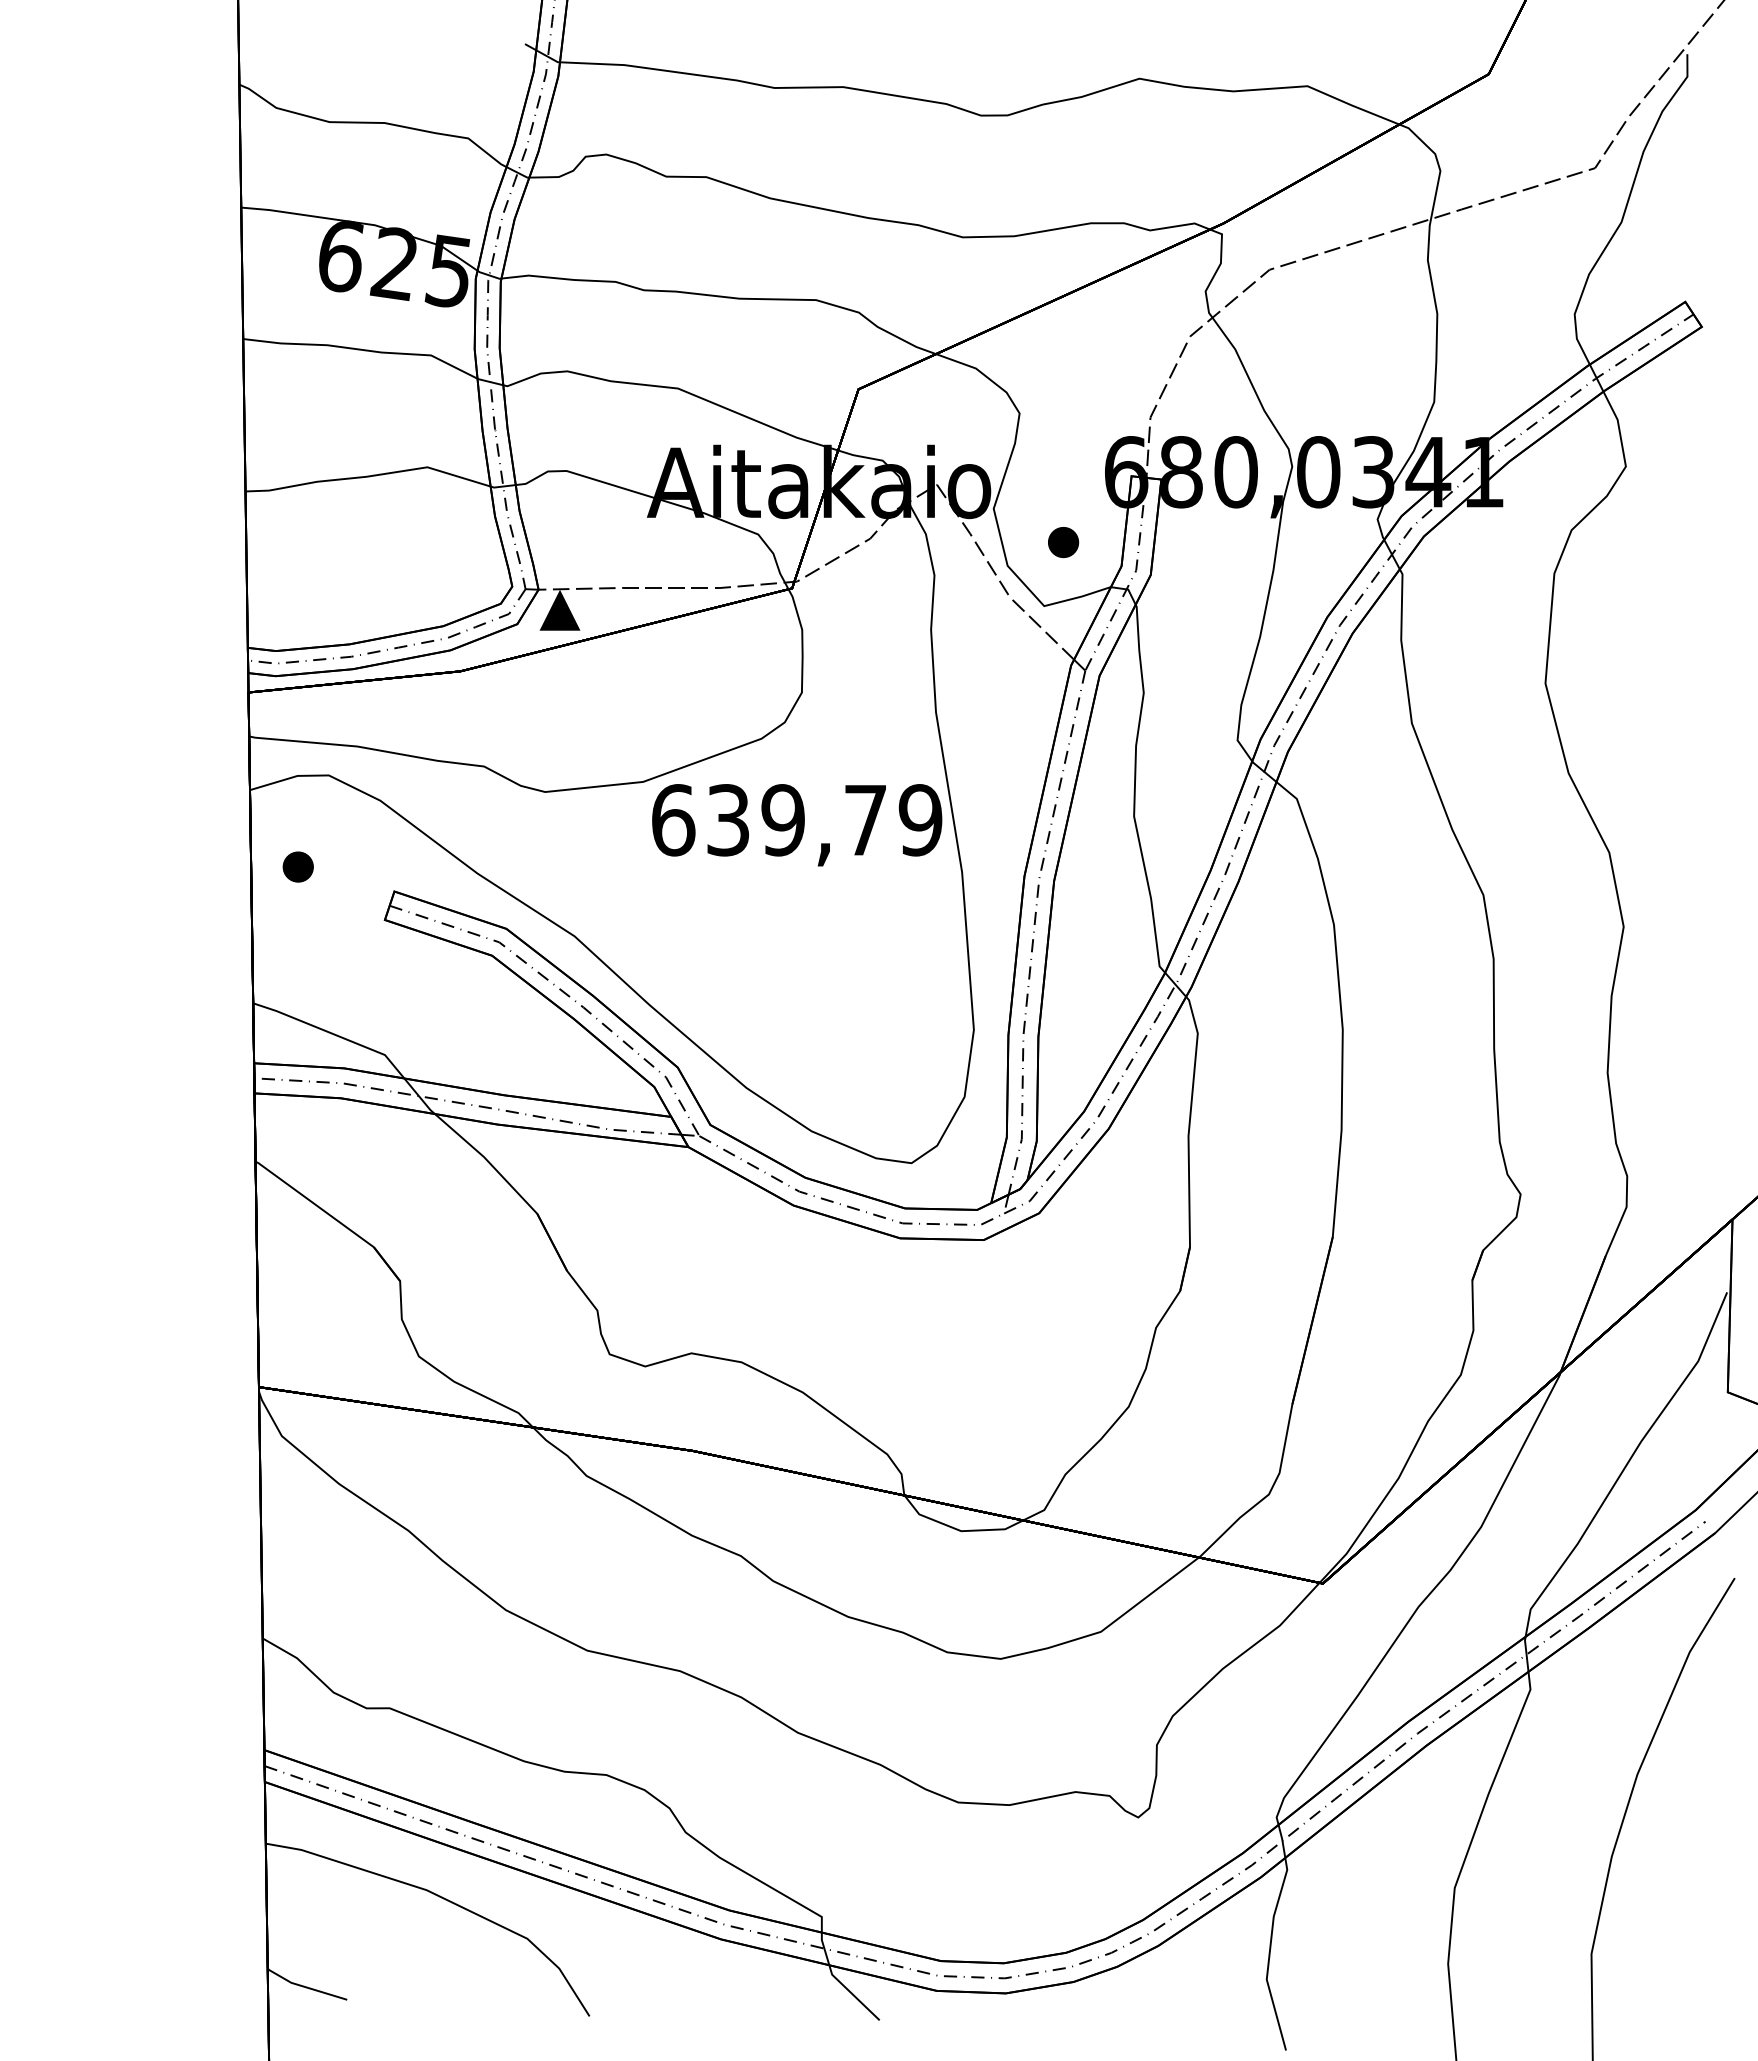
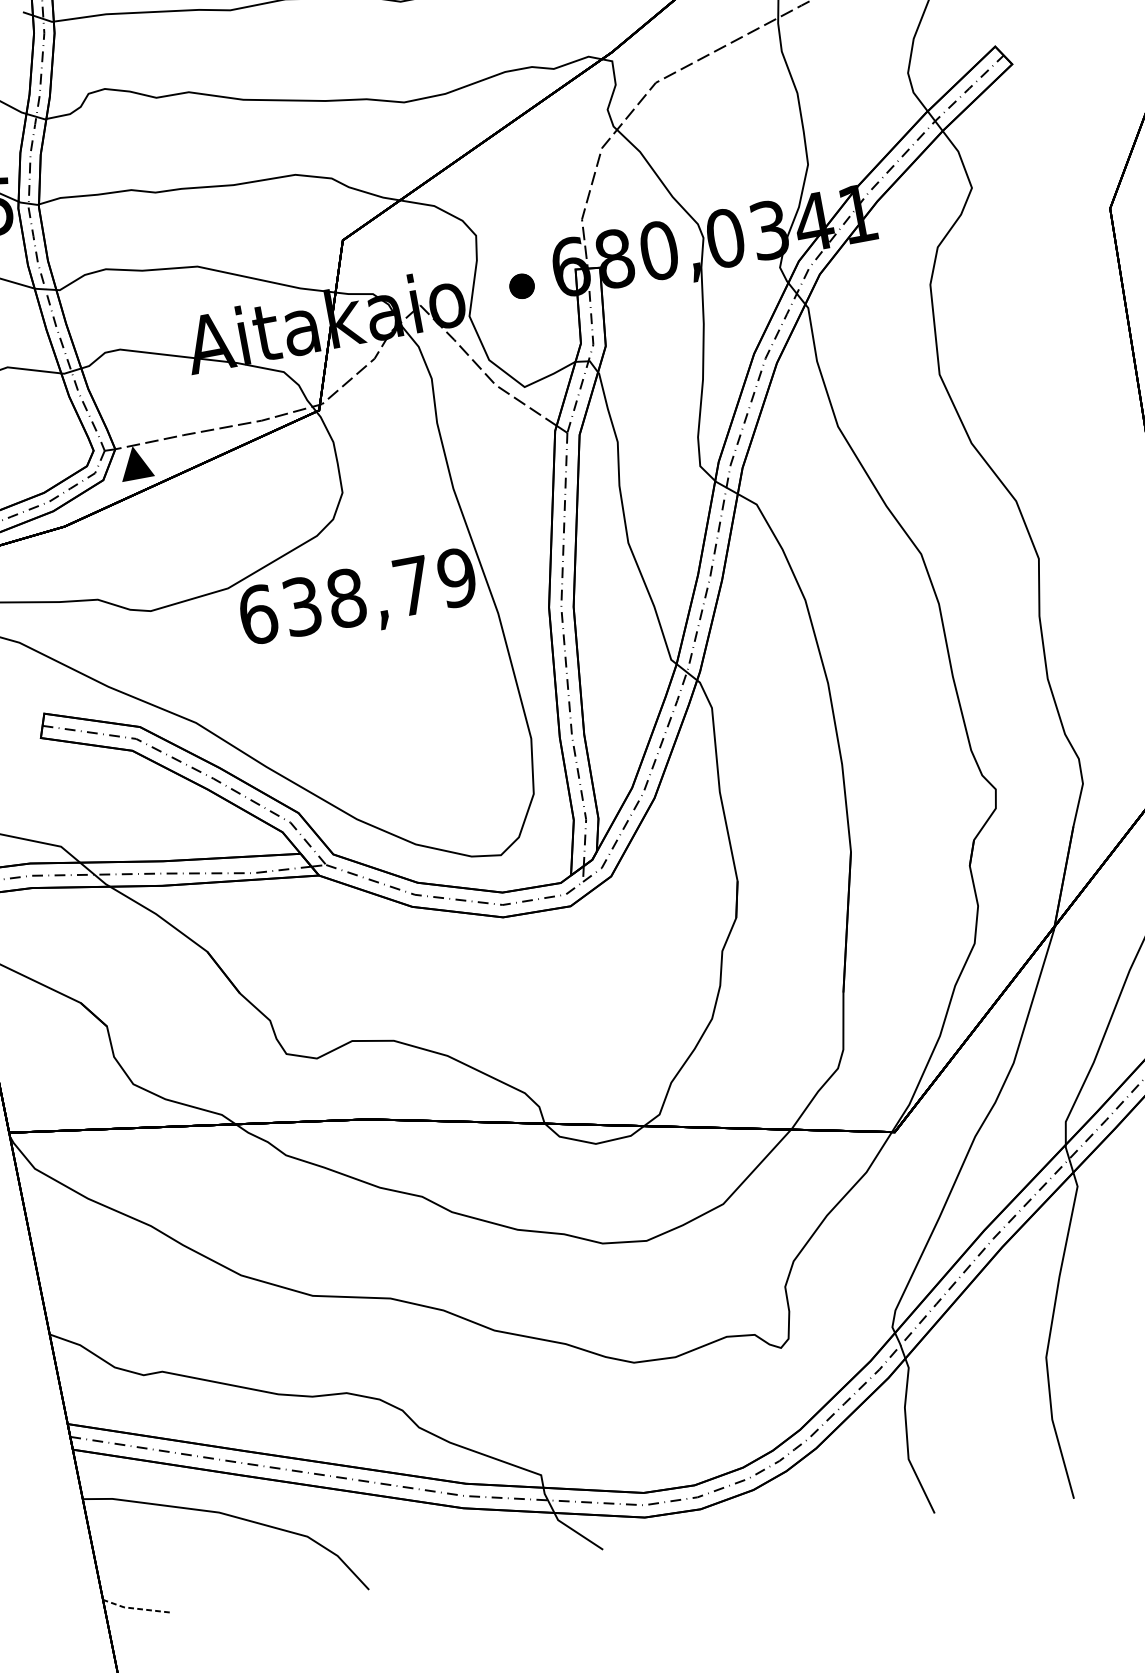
part: (1063, 542) -> (522, 286), moved
text: (783, 820) -> (346, 598), 639,79 -> 638,79
line: (305, 1987) -> (136, 1608), solid -> dashed

